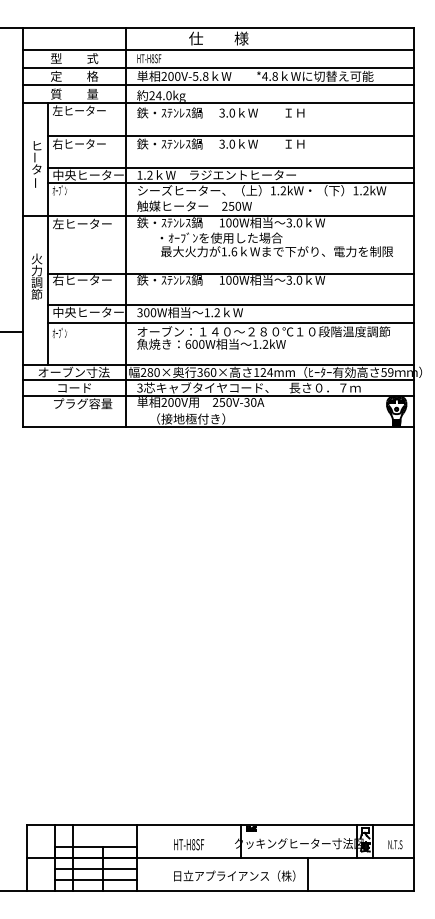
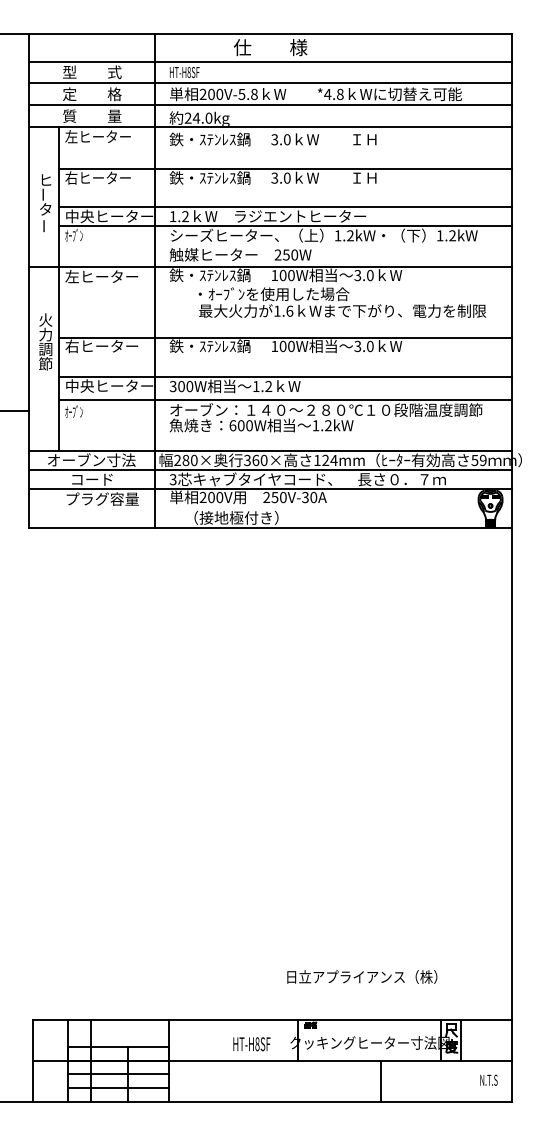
text: (188, 844) -> (251, 1044), moved
text: (395, 844) -> (488, 1079), moved
text: (234, 875) -> (362, 976), moved

